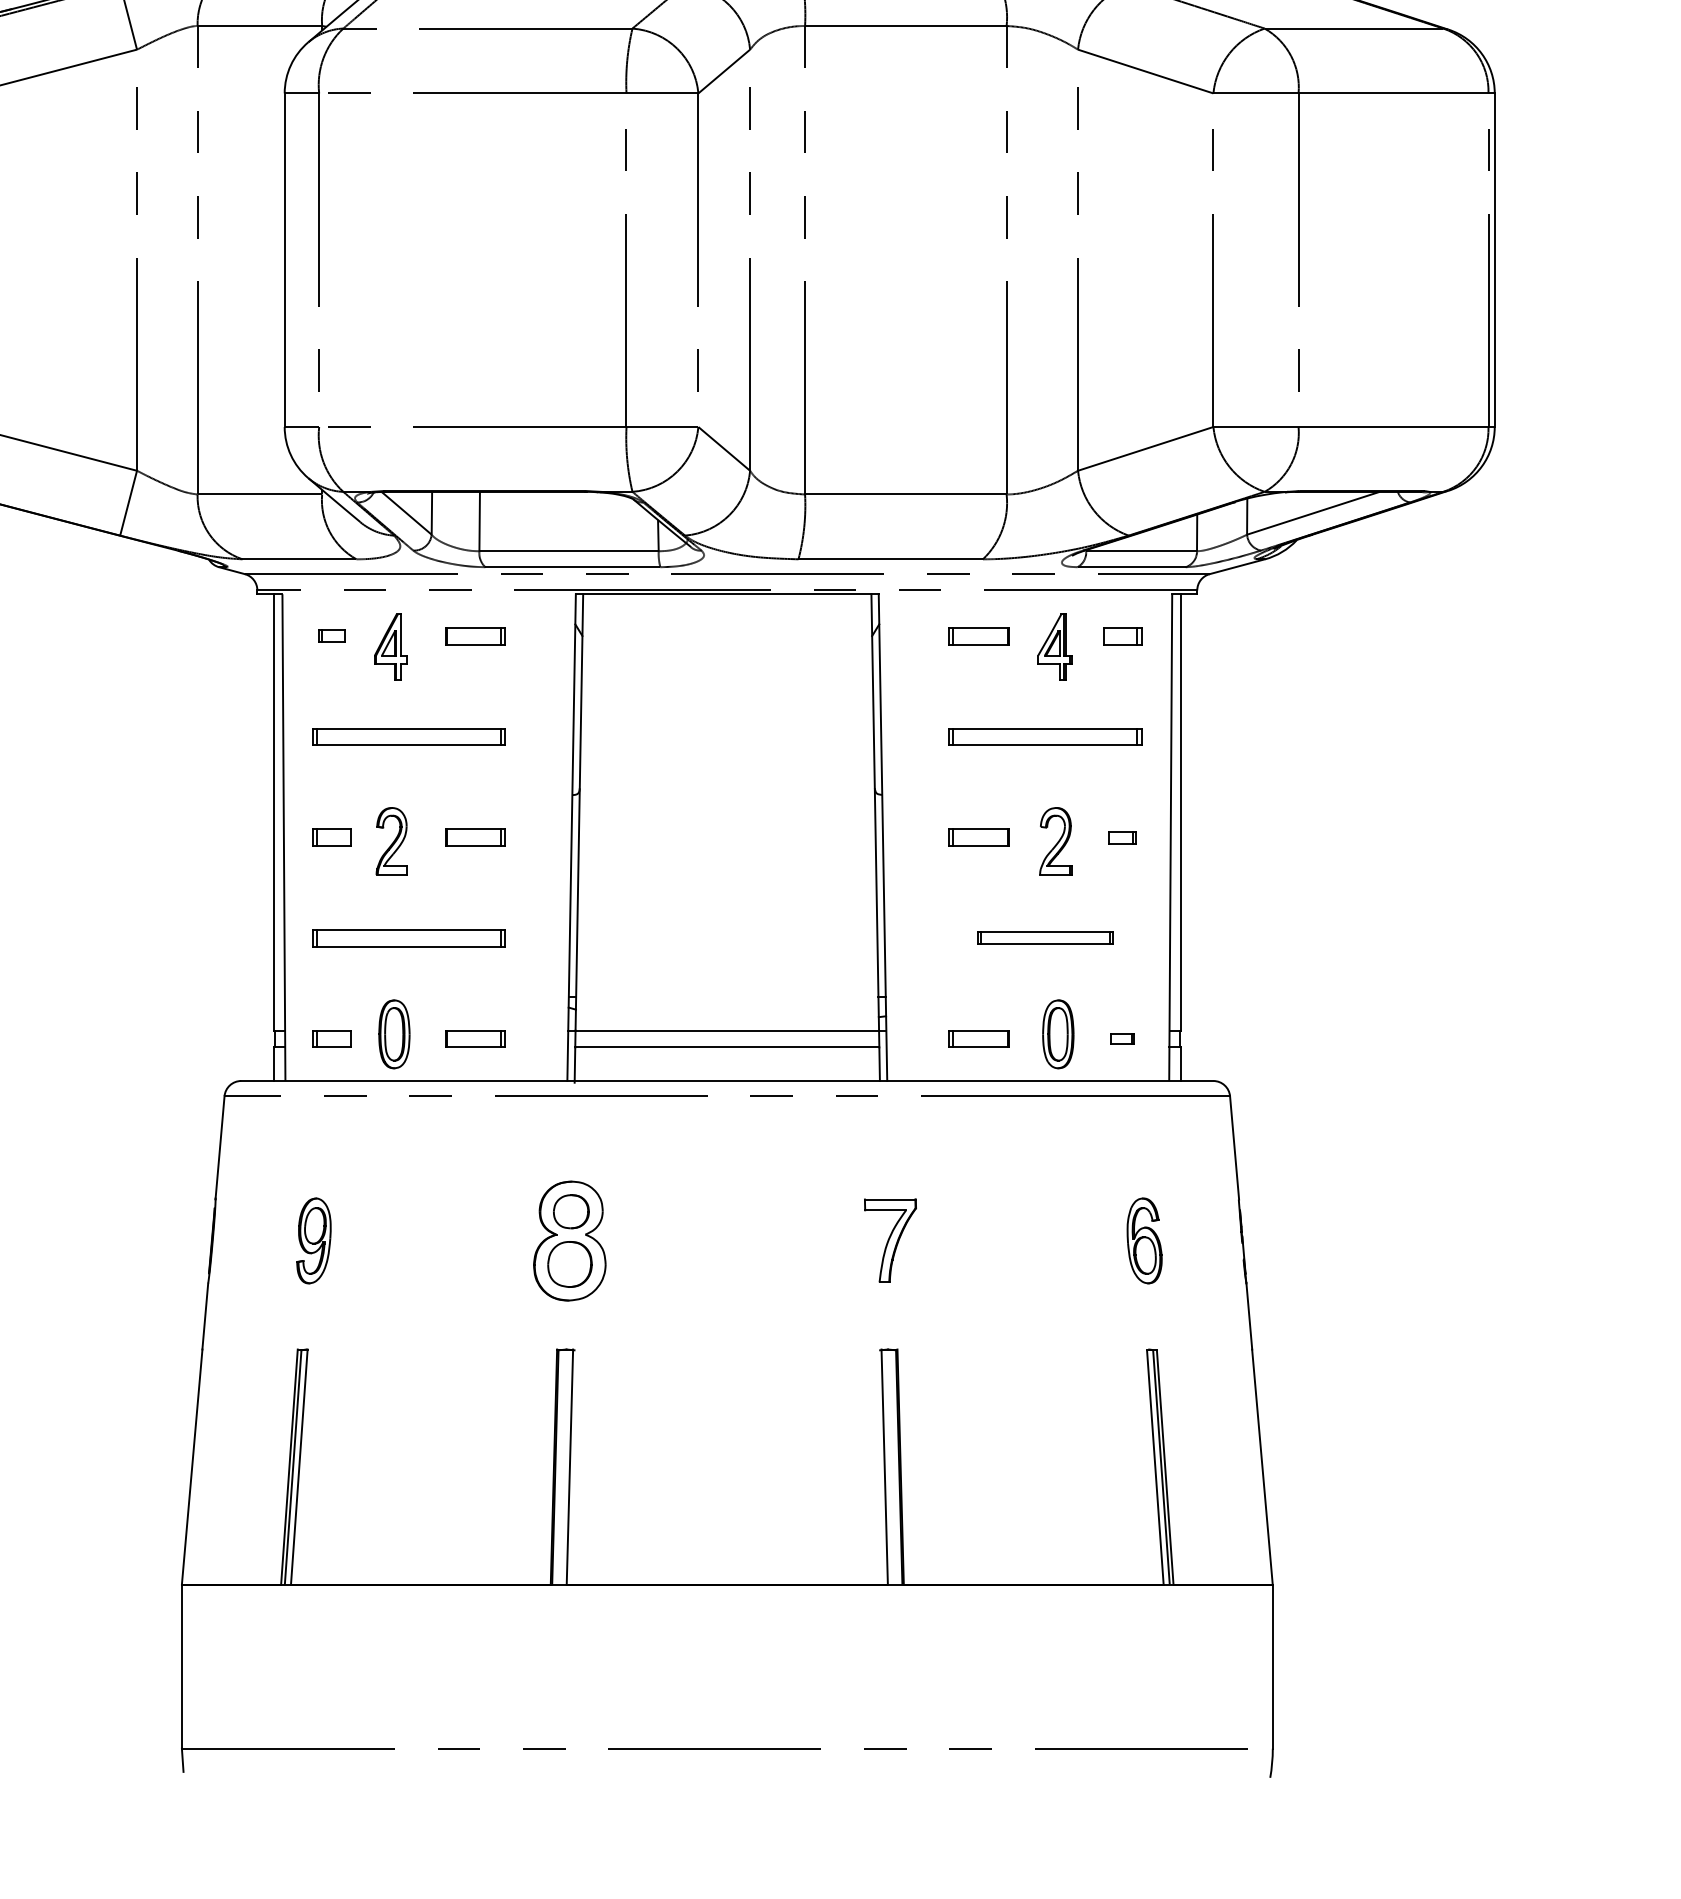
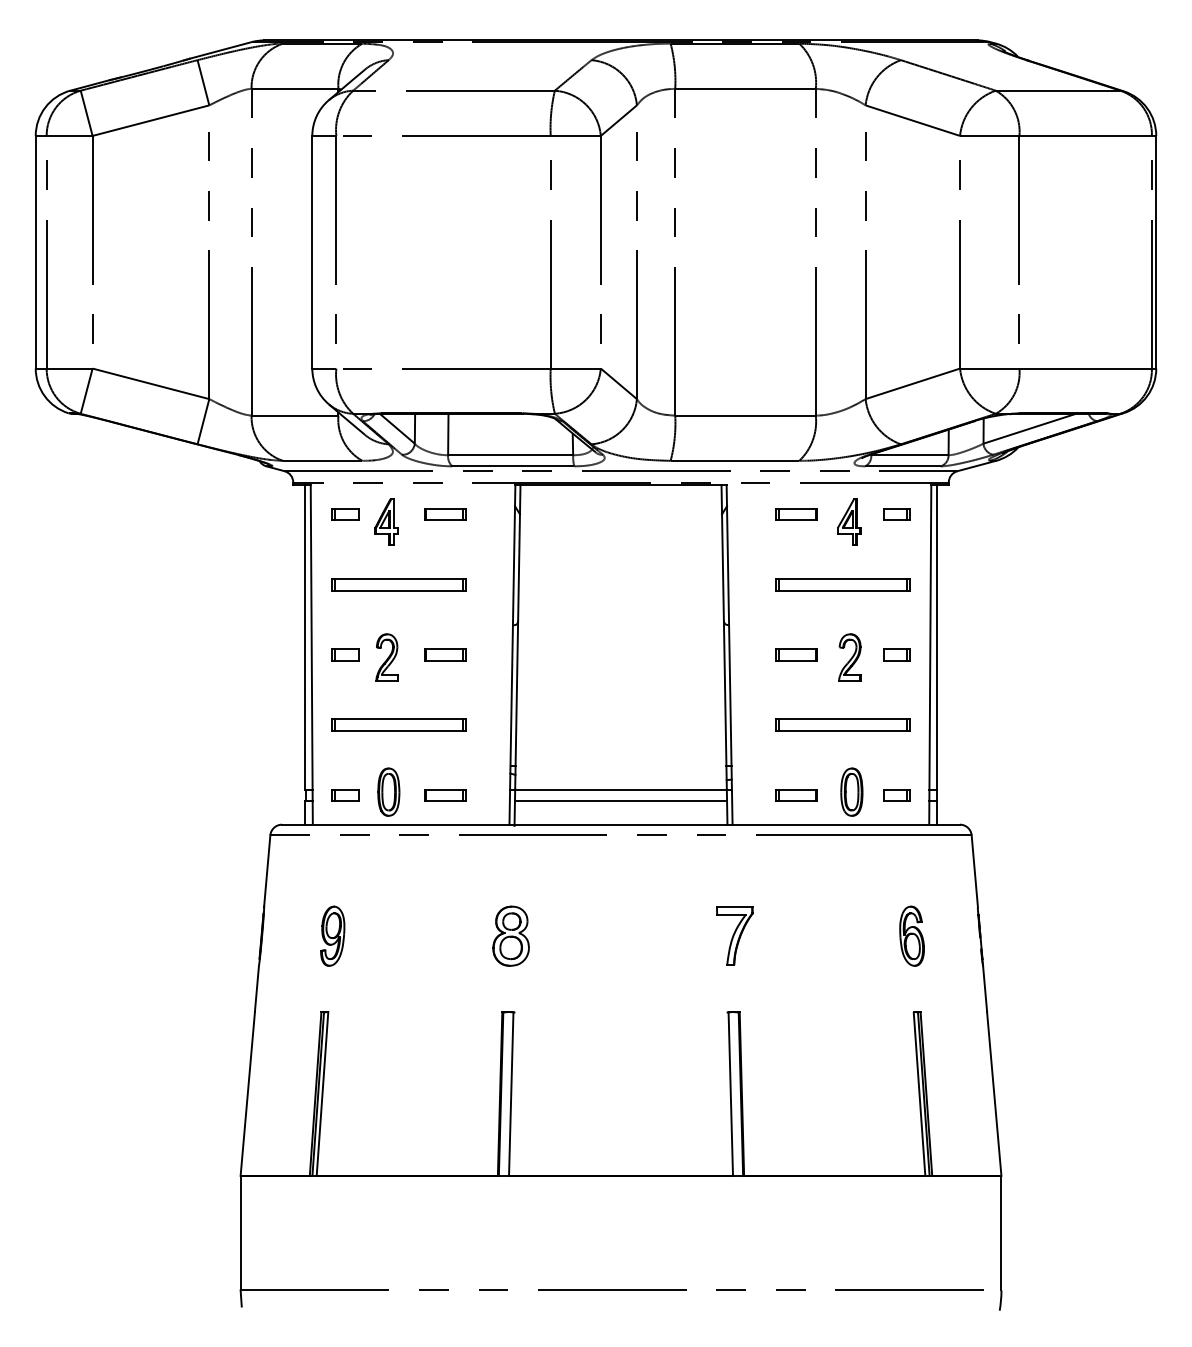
part: (332, 636) -> (345, 514), size x1.43
part: (1122, 836) -> (896, 654), size x1.43
part: (1044, 937) -> (842, 724), size x1.43
part: (1122, 1039) -> (896, 795), size x1.67
part: (568, 1239) -> (510, 935), size x0.71

